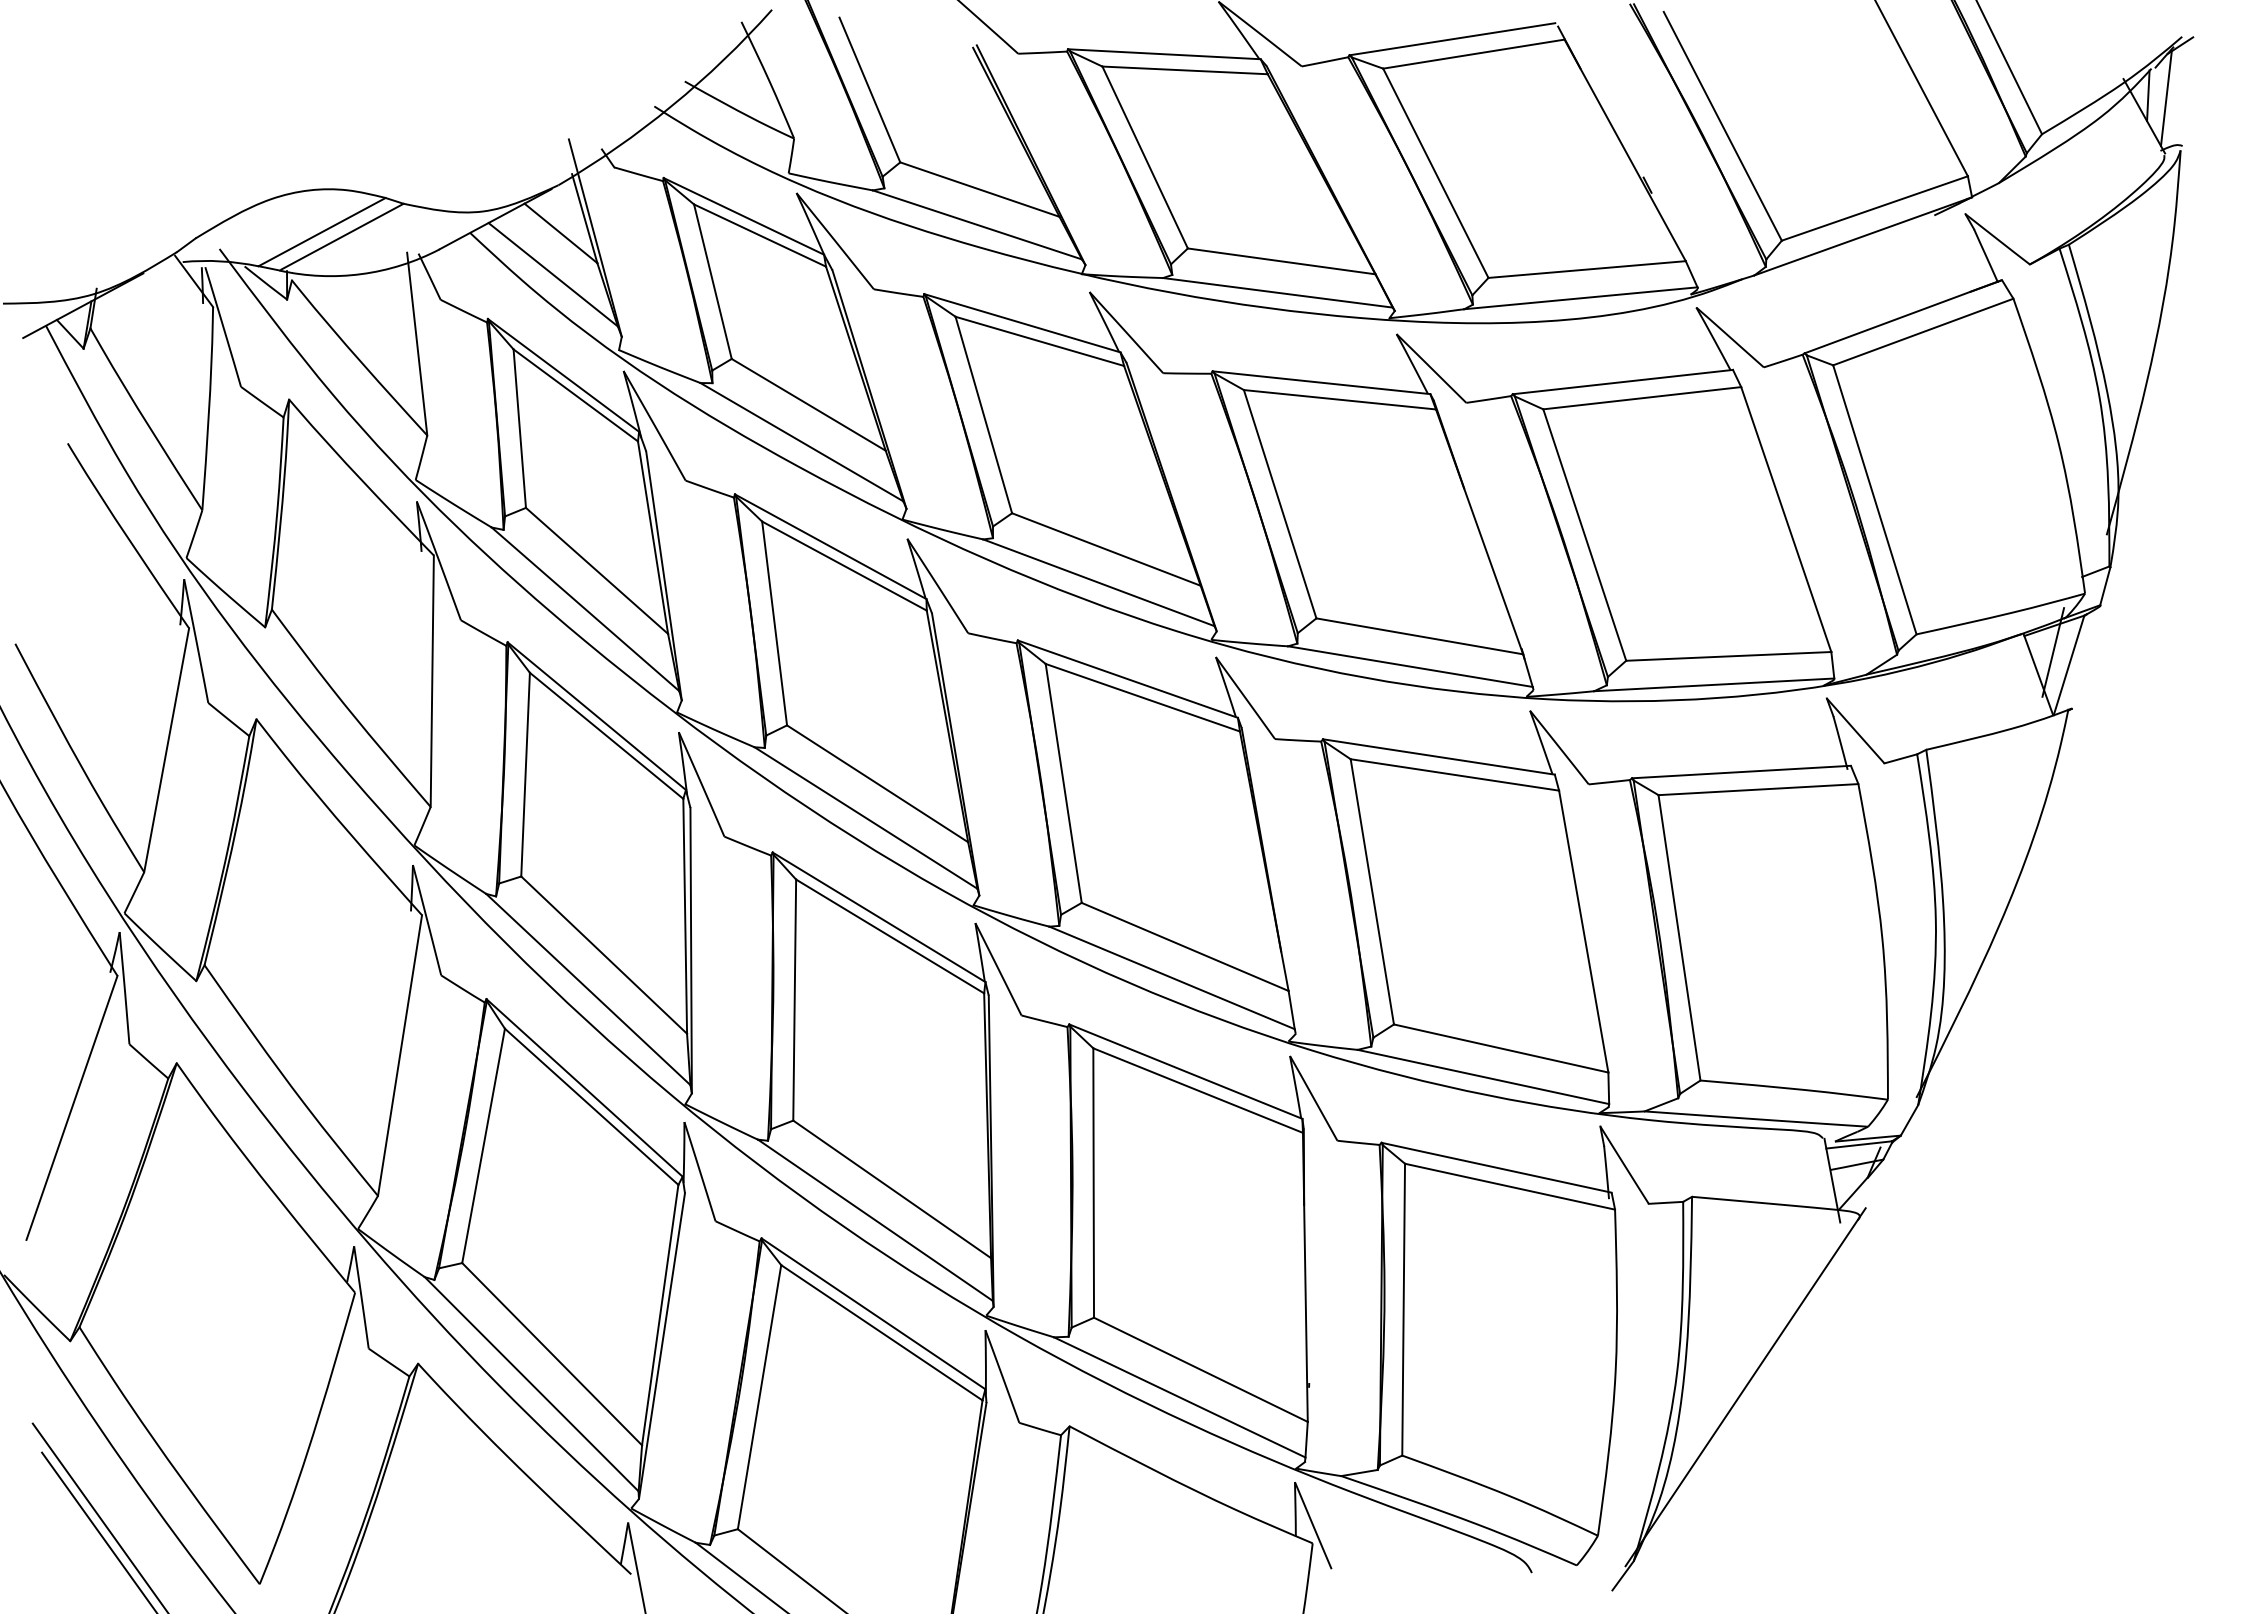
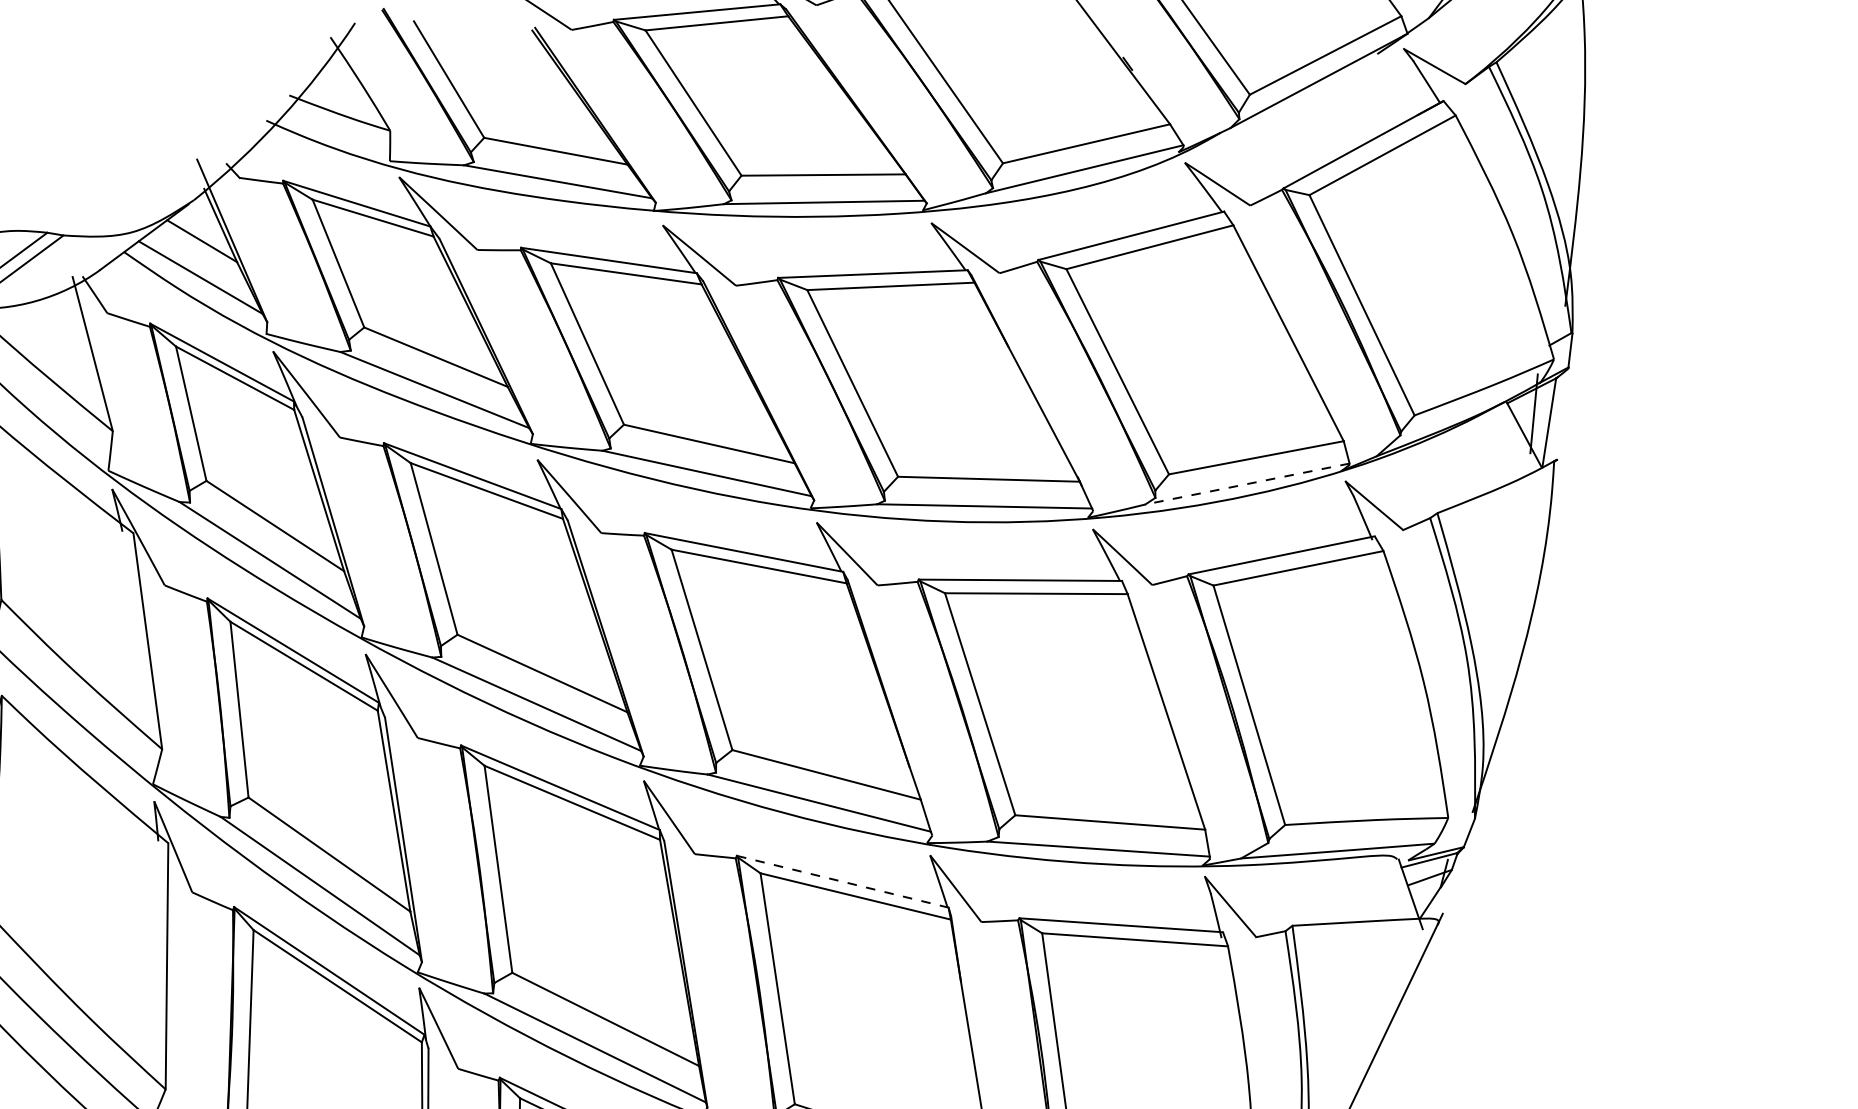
line: (1713, 684) -> (1246, 483), solid -> dashed
line: (1185, 1071) -> (842, 881), solid -> dashed

